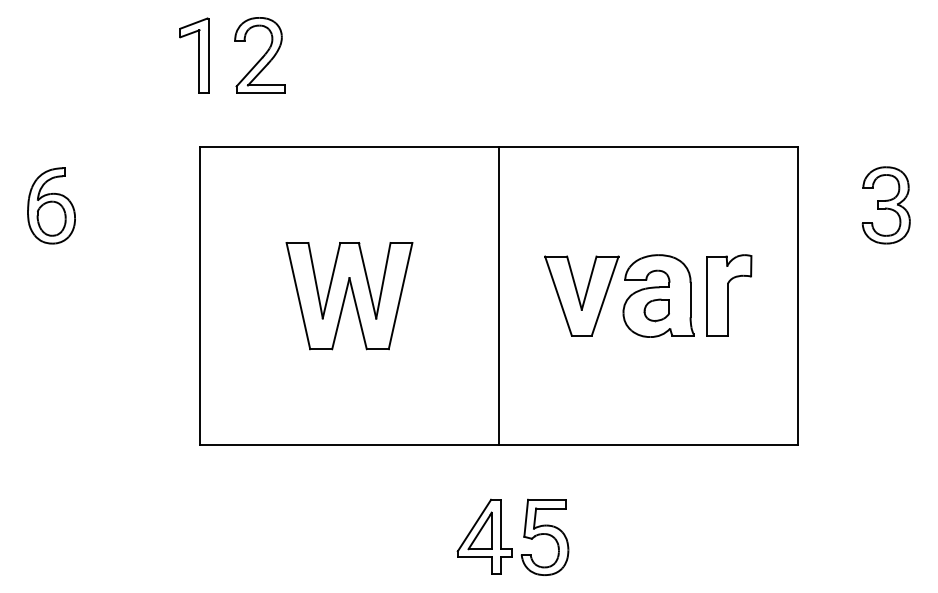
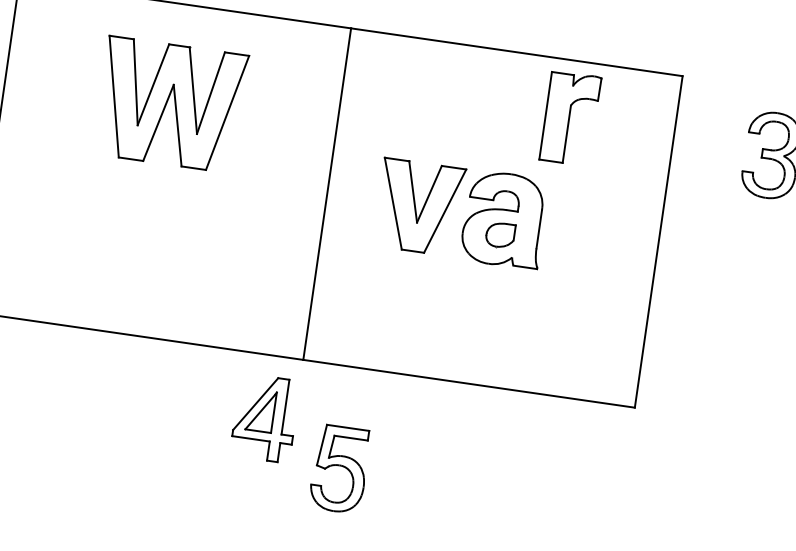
part: (729, 295) -> (570, 118), moved
part: (349, 296) -> (170, 105), moved
part: (484, 536) -> (265, 417), moved

